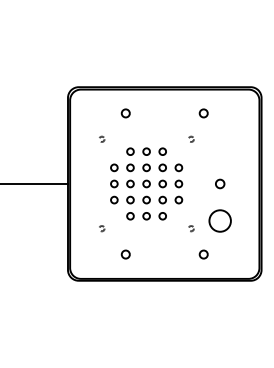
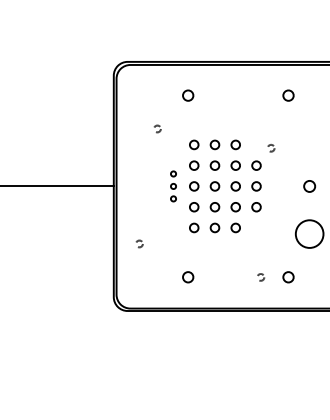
circle: (191, 138) -> (271, 147), moved
part: (114, 183) -> (173, 185), size x0.6
circle: (102, 228) -> (140, 243), moved
circle: (191, 228) -> (261, 277), moved

